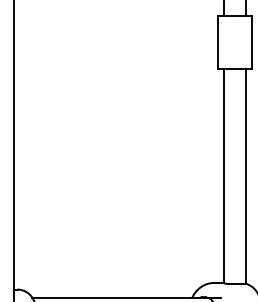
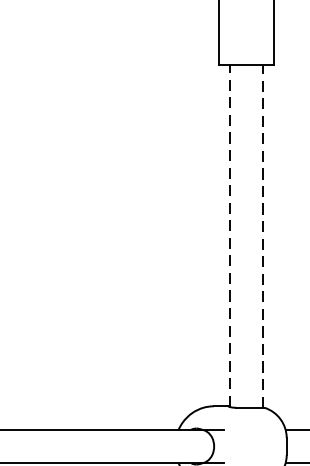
line: (224, 175) -> (229, 234), solid -> dashed
line: (245, 176) -> (263, 236), solid -> dashed

